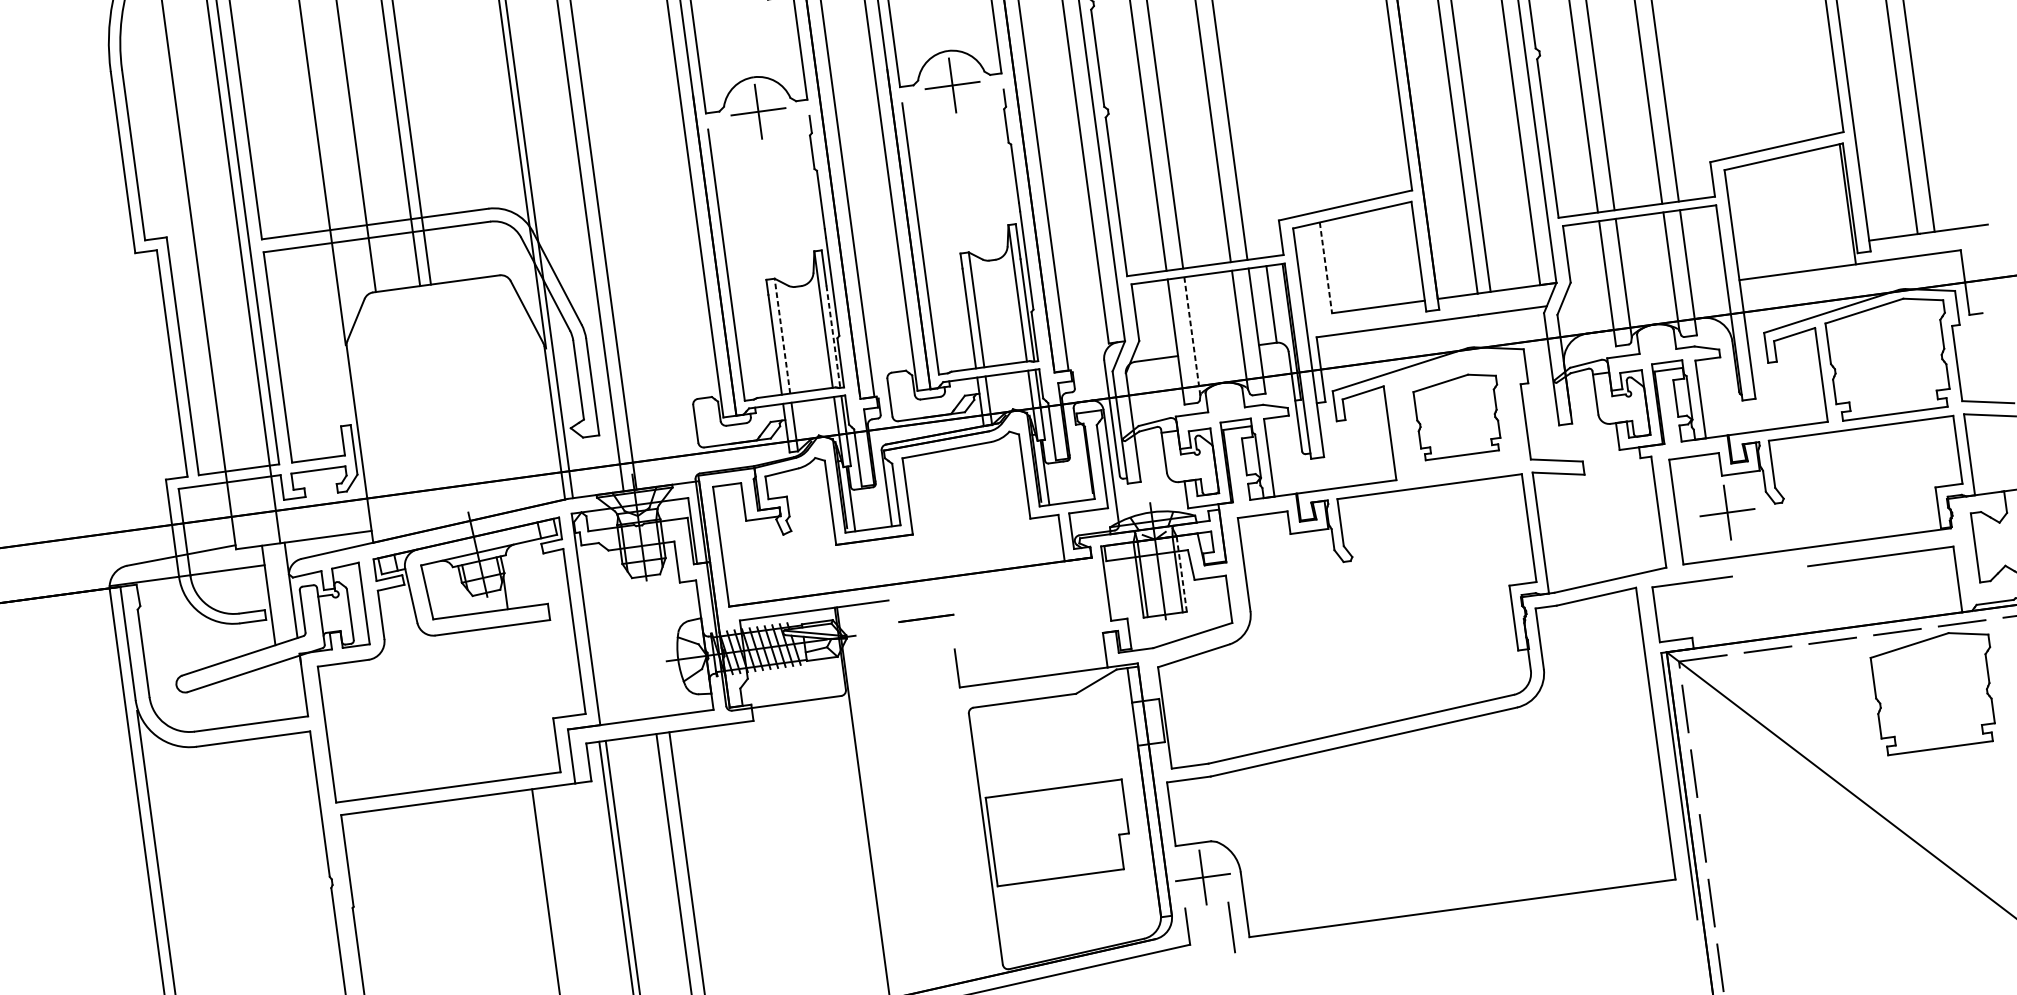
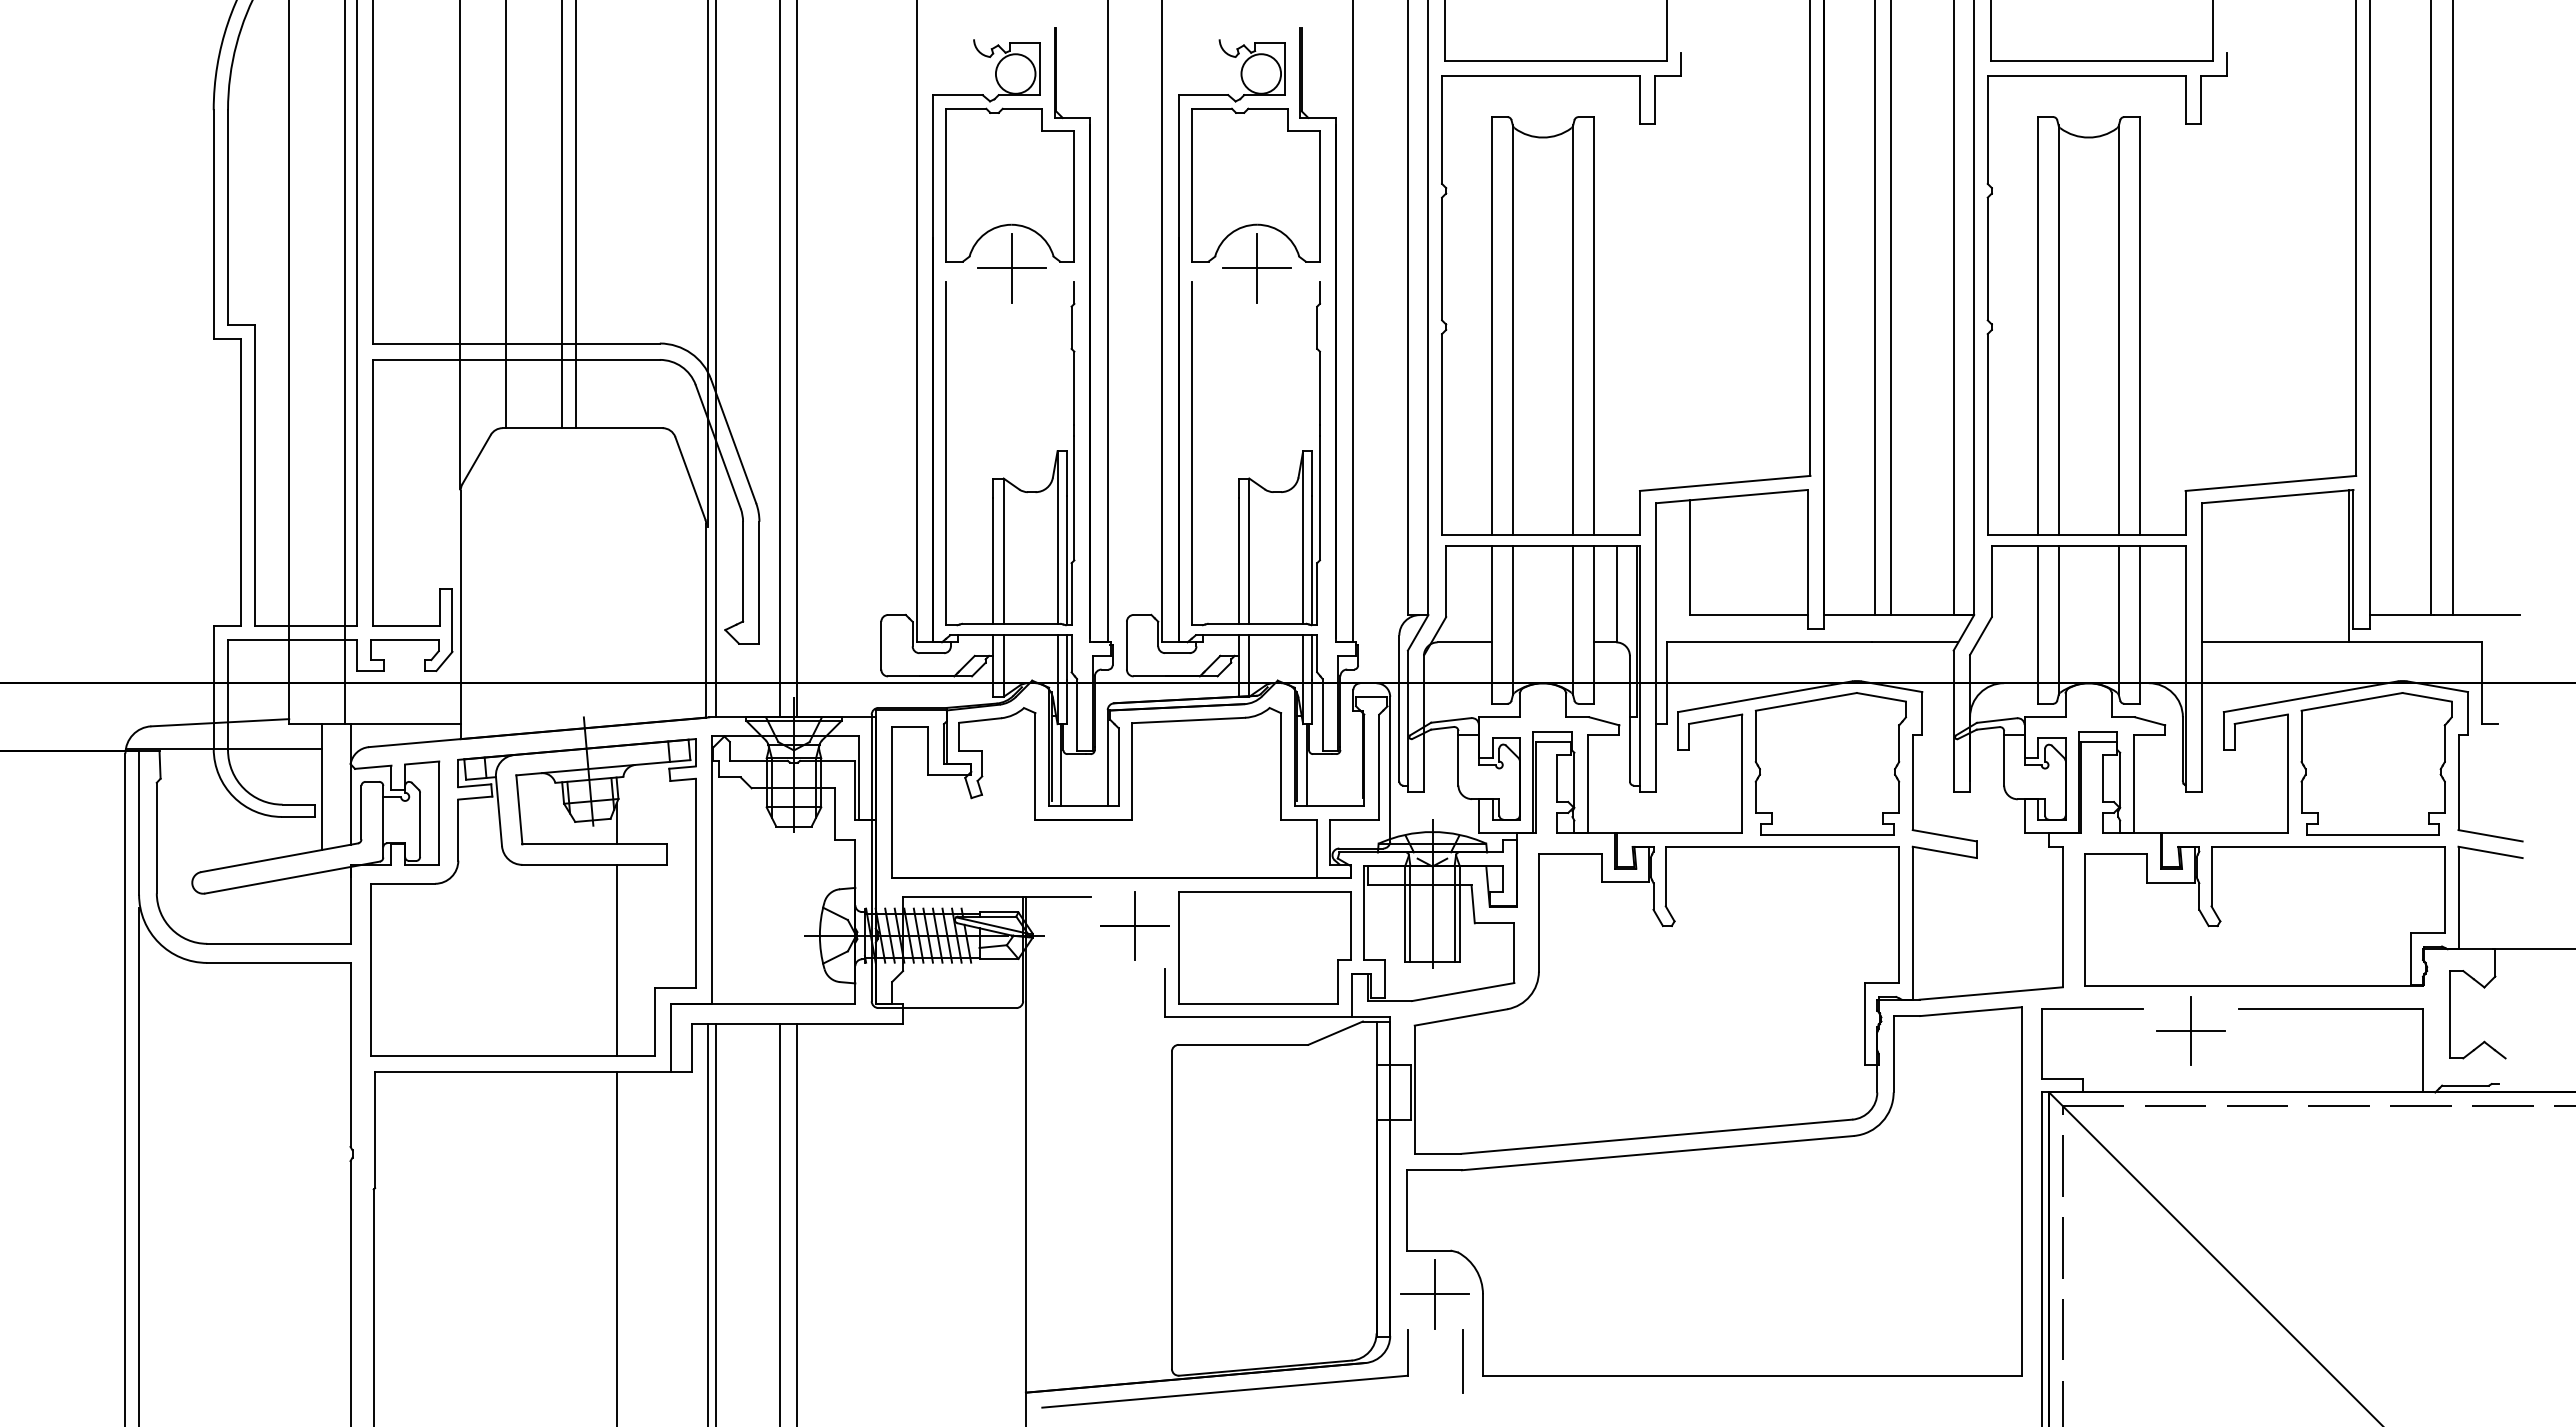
line: (1326, 268) -> (1690, 558), dashed -> solid
line: (832, 335) -> (1066, 559), dashed -> solid
line: (782, 336) -> (1003, 551), dashed -> solid
line: (1192, 336) -> (1512, 620), dashed -> solid
part: (1458, 415) -> (1830, 763), size x1.43
part: (1726, 512) -> (2190, 1030), moved
line: (1181, 573) -> (1459, 913), dashed -> solid
line: (926, 617) -> (1135, 925), added
part: (1935, 691) -> (2376, 1186), removed
line: (520, 700) -> (616, 959), added
part: (1059, 832) -> (1264, 947), moved

